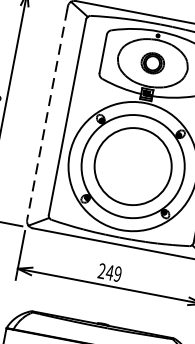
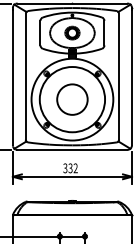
line: (46, 114) -> (12, 77), dashed -> solid
circle: (133, 166) -> (72, 99), size x0.62
text: (109, 272) -> (70, 168), 249 -> 332

